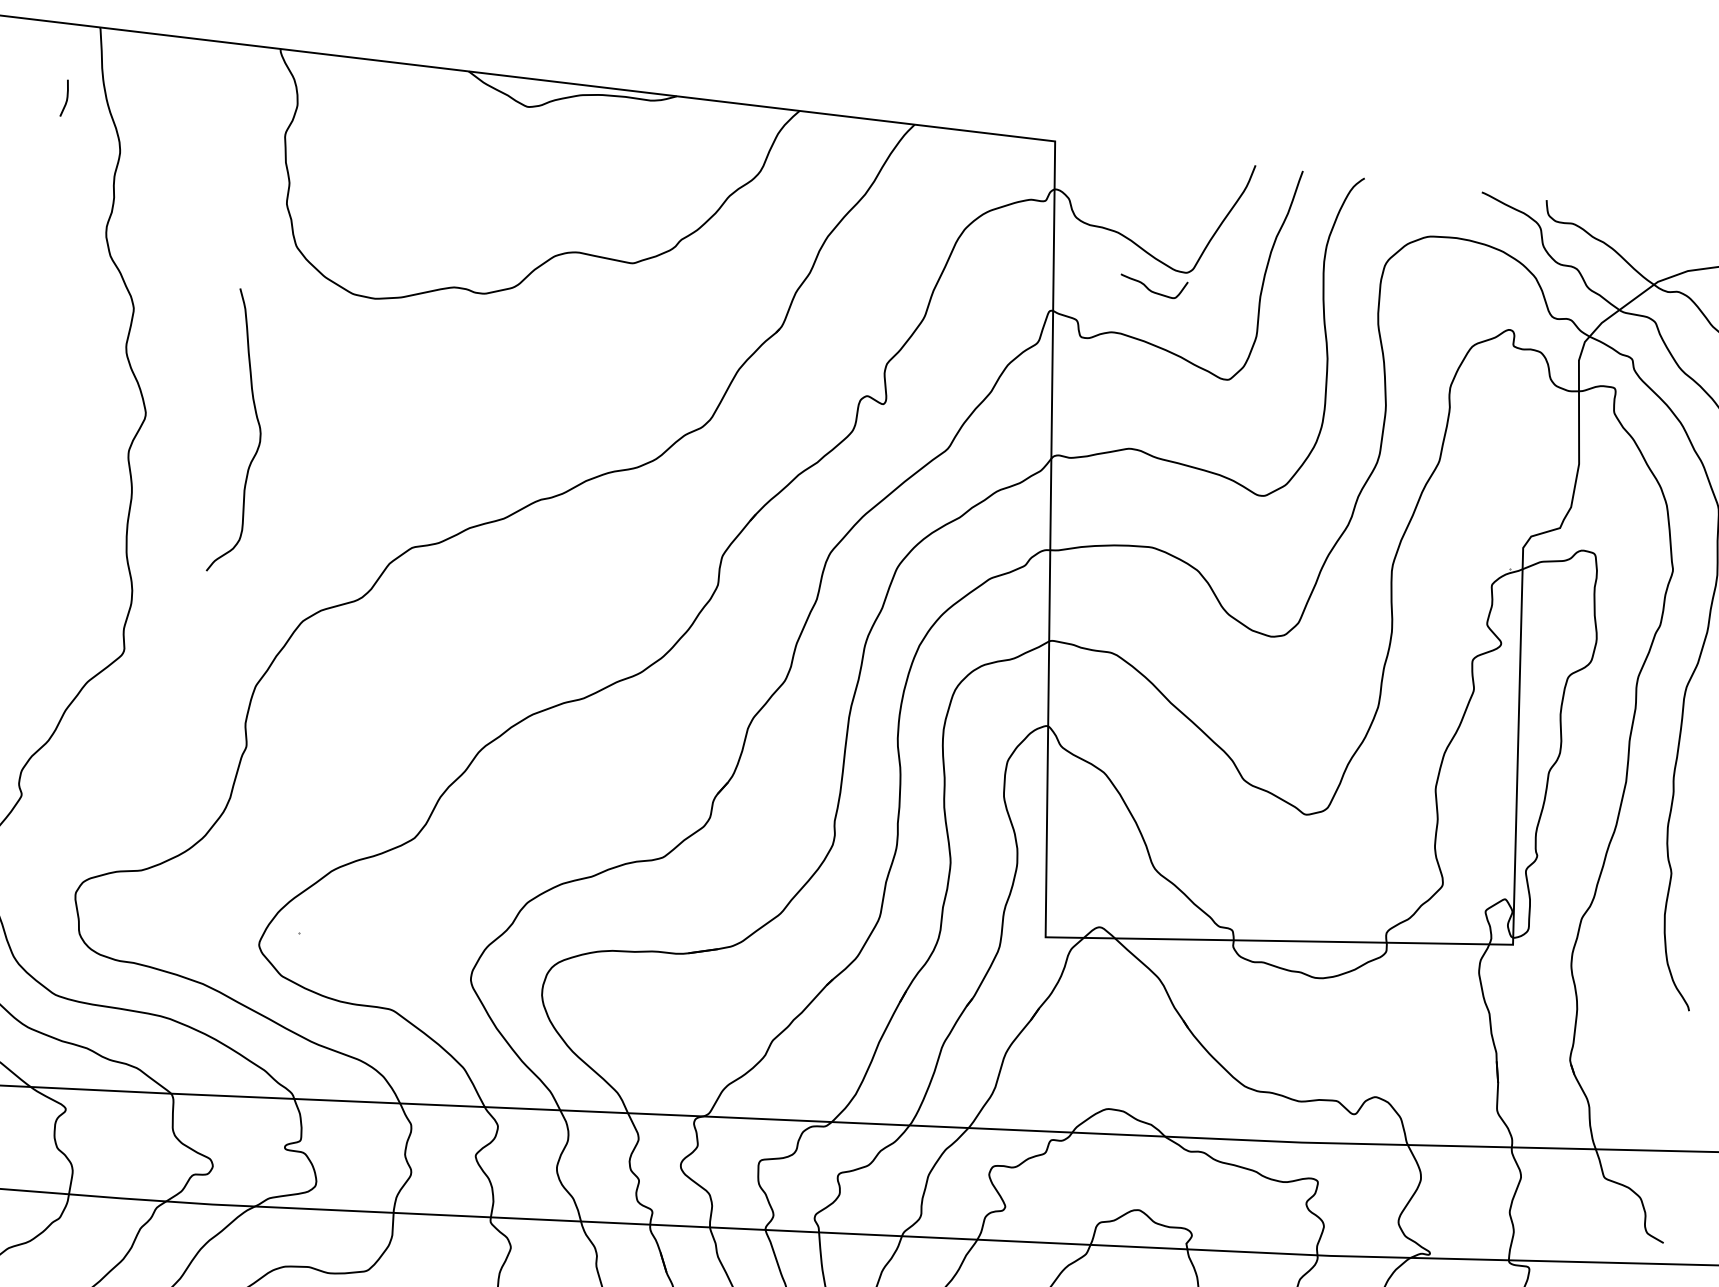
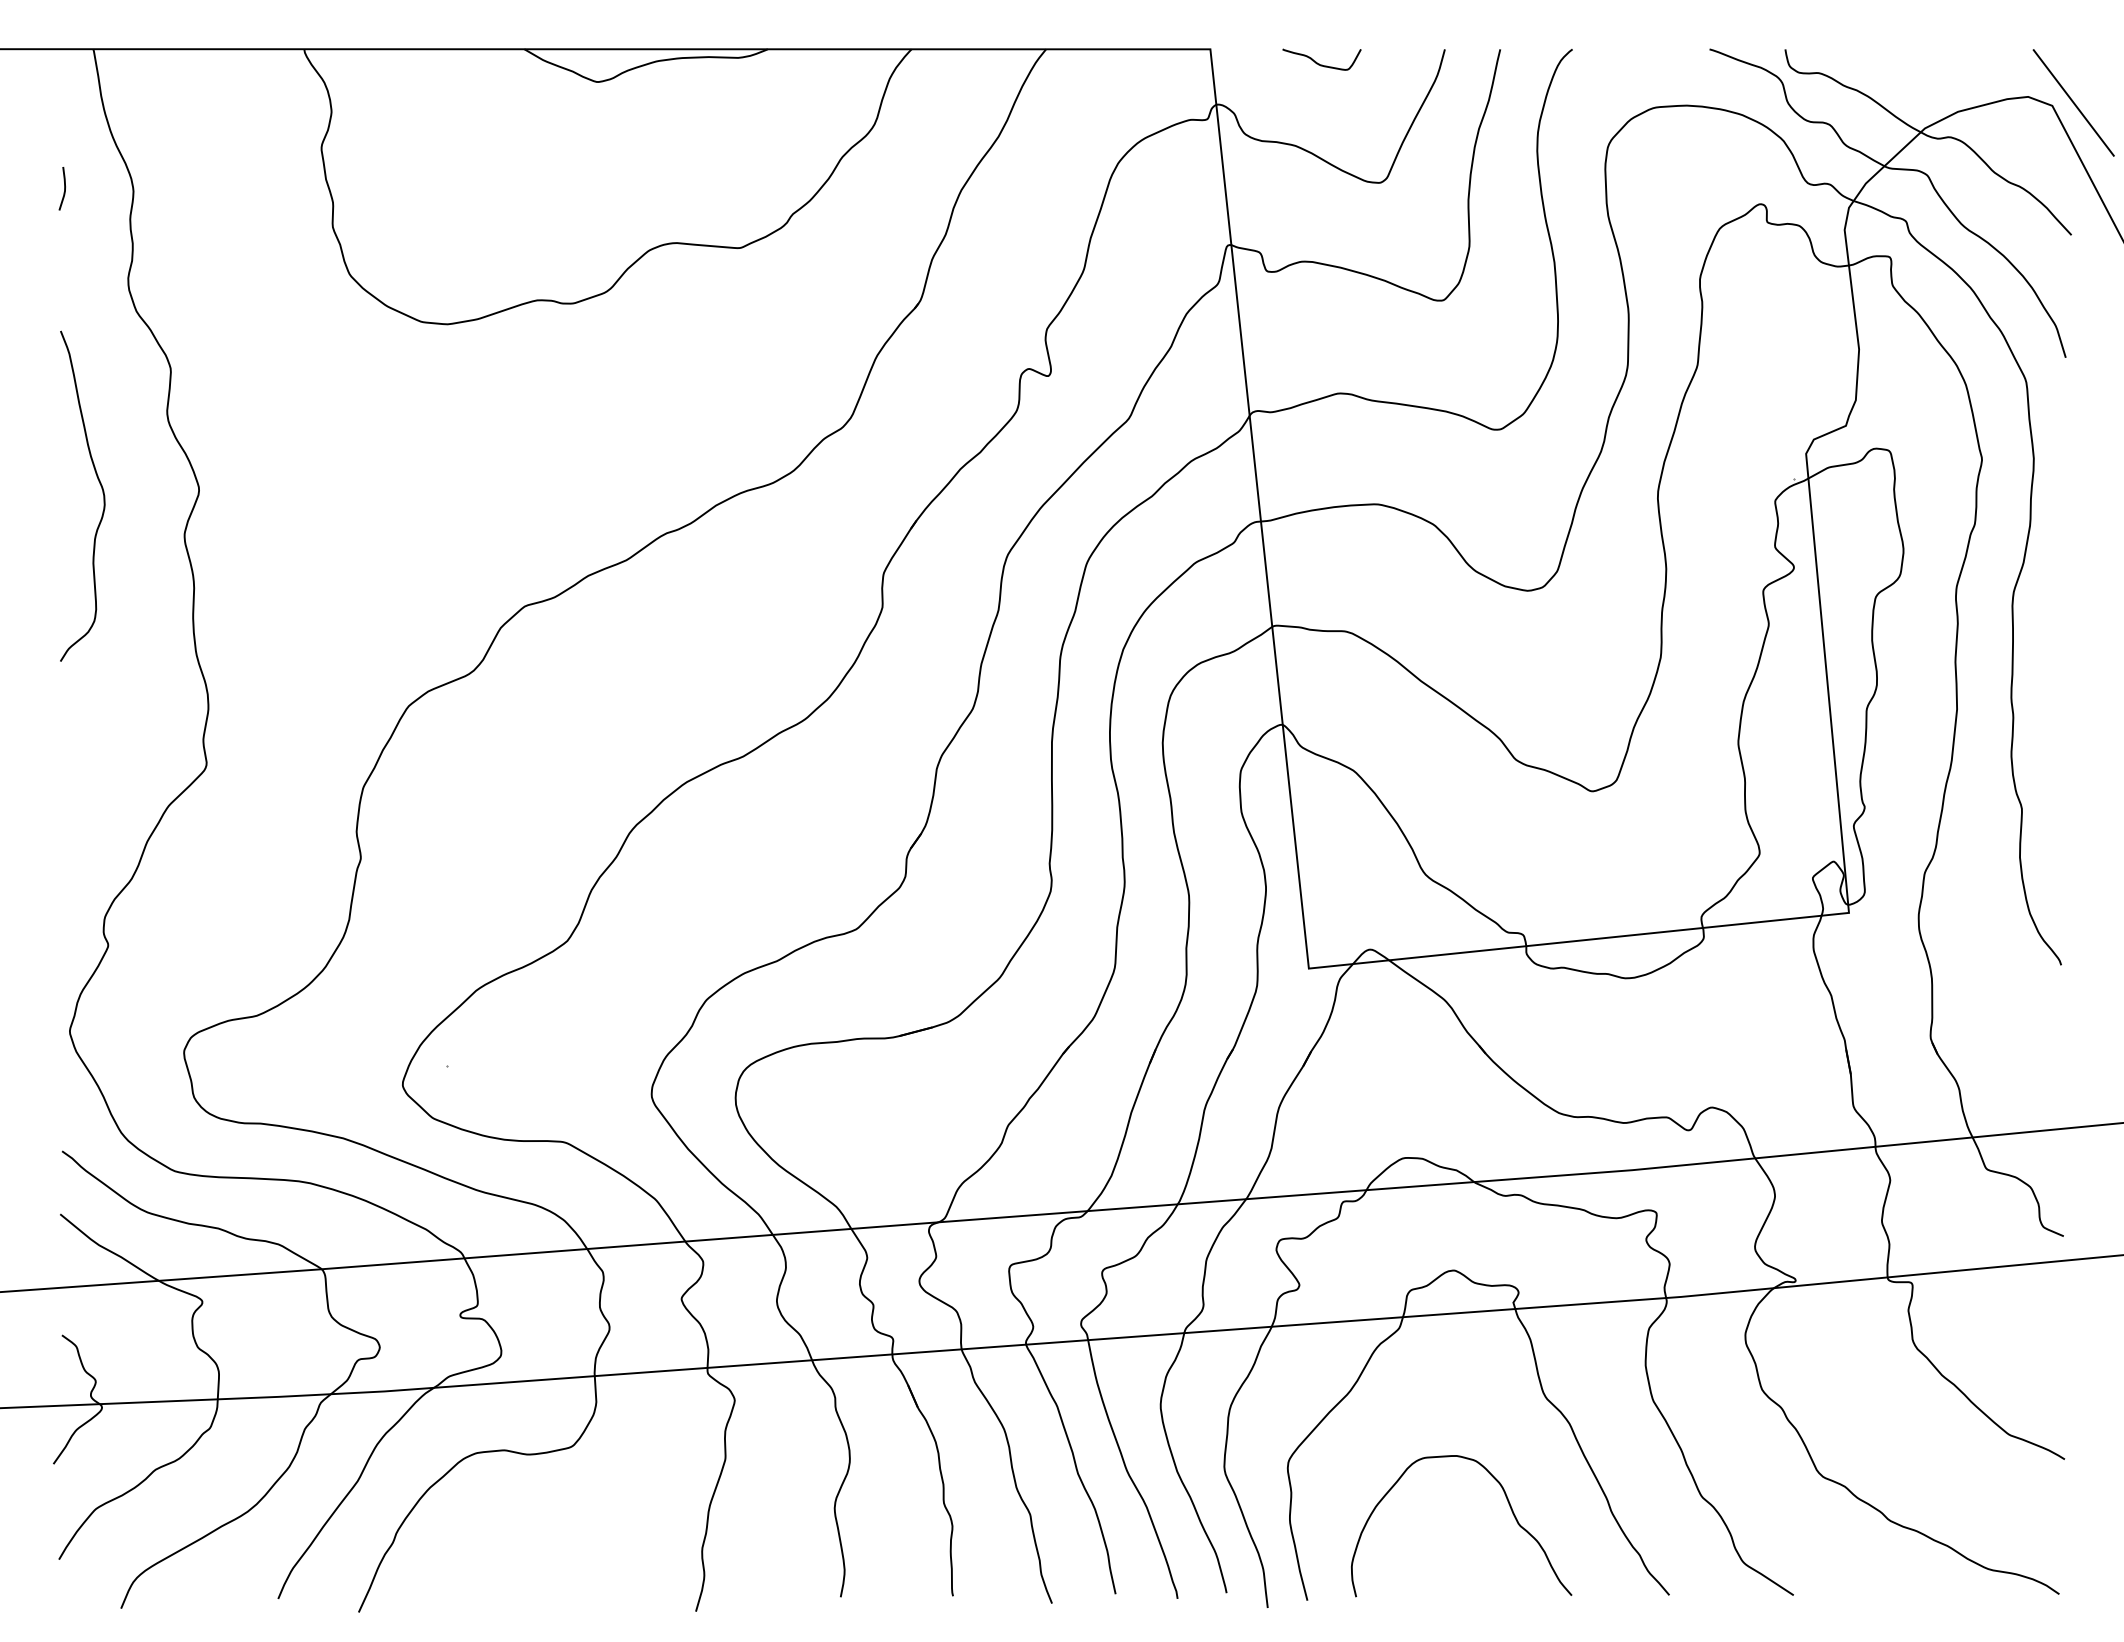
curve: (66, 98) -> (64, 188), moved
curve: (1151, 290) -> (1319, 63), moved
curve: (258, 428) -> (101, 489), moved

